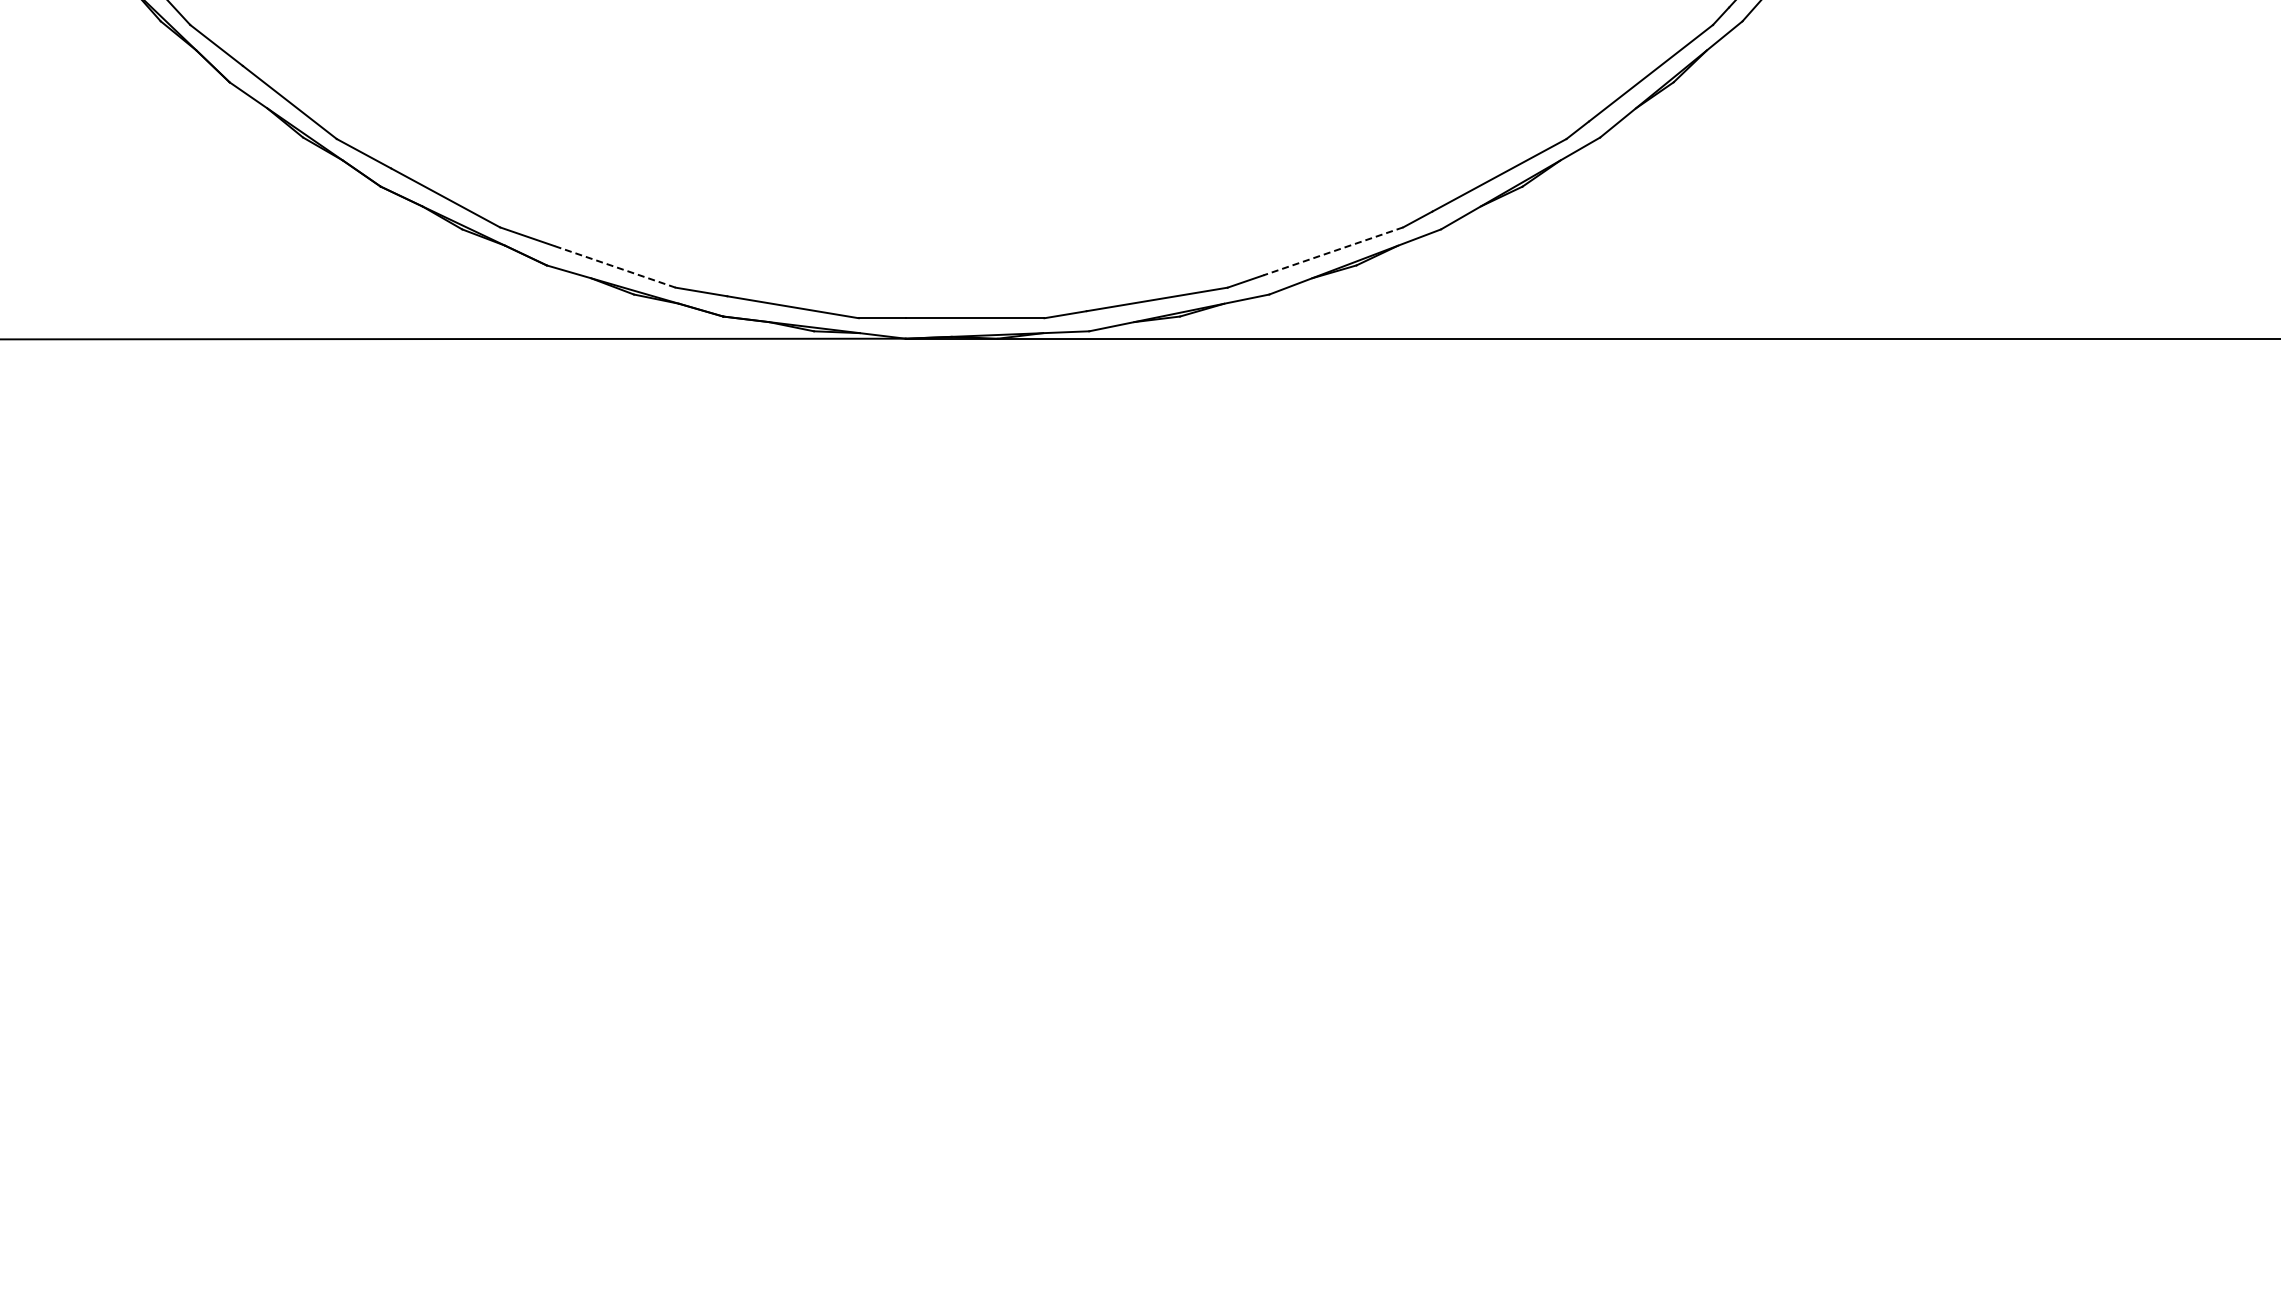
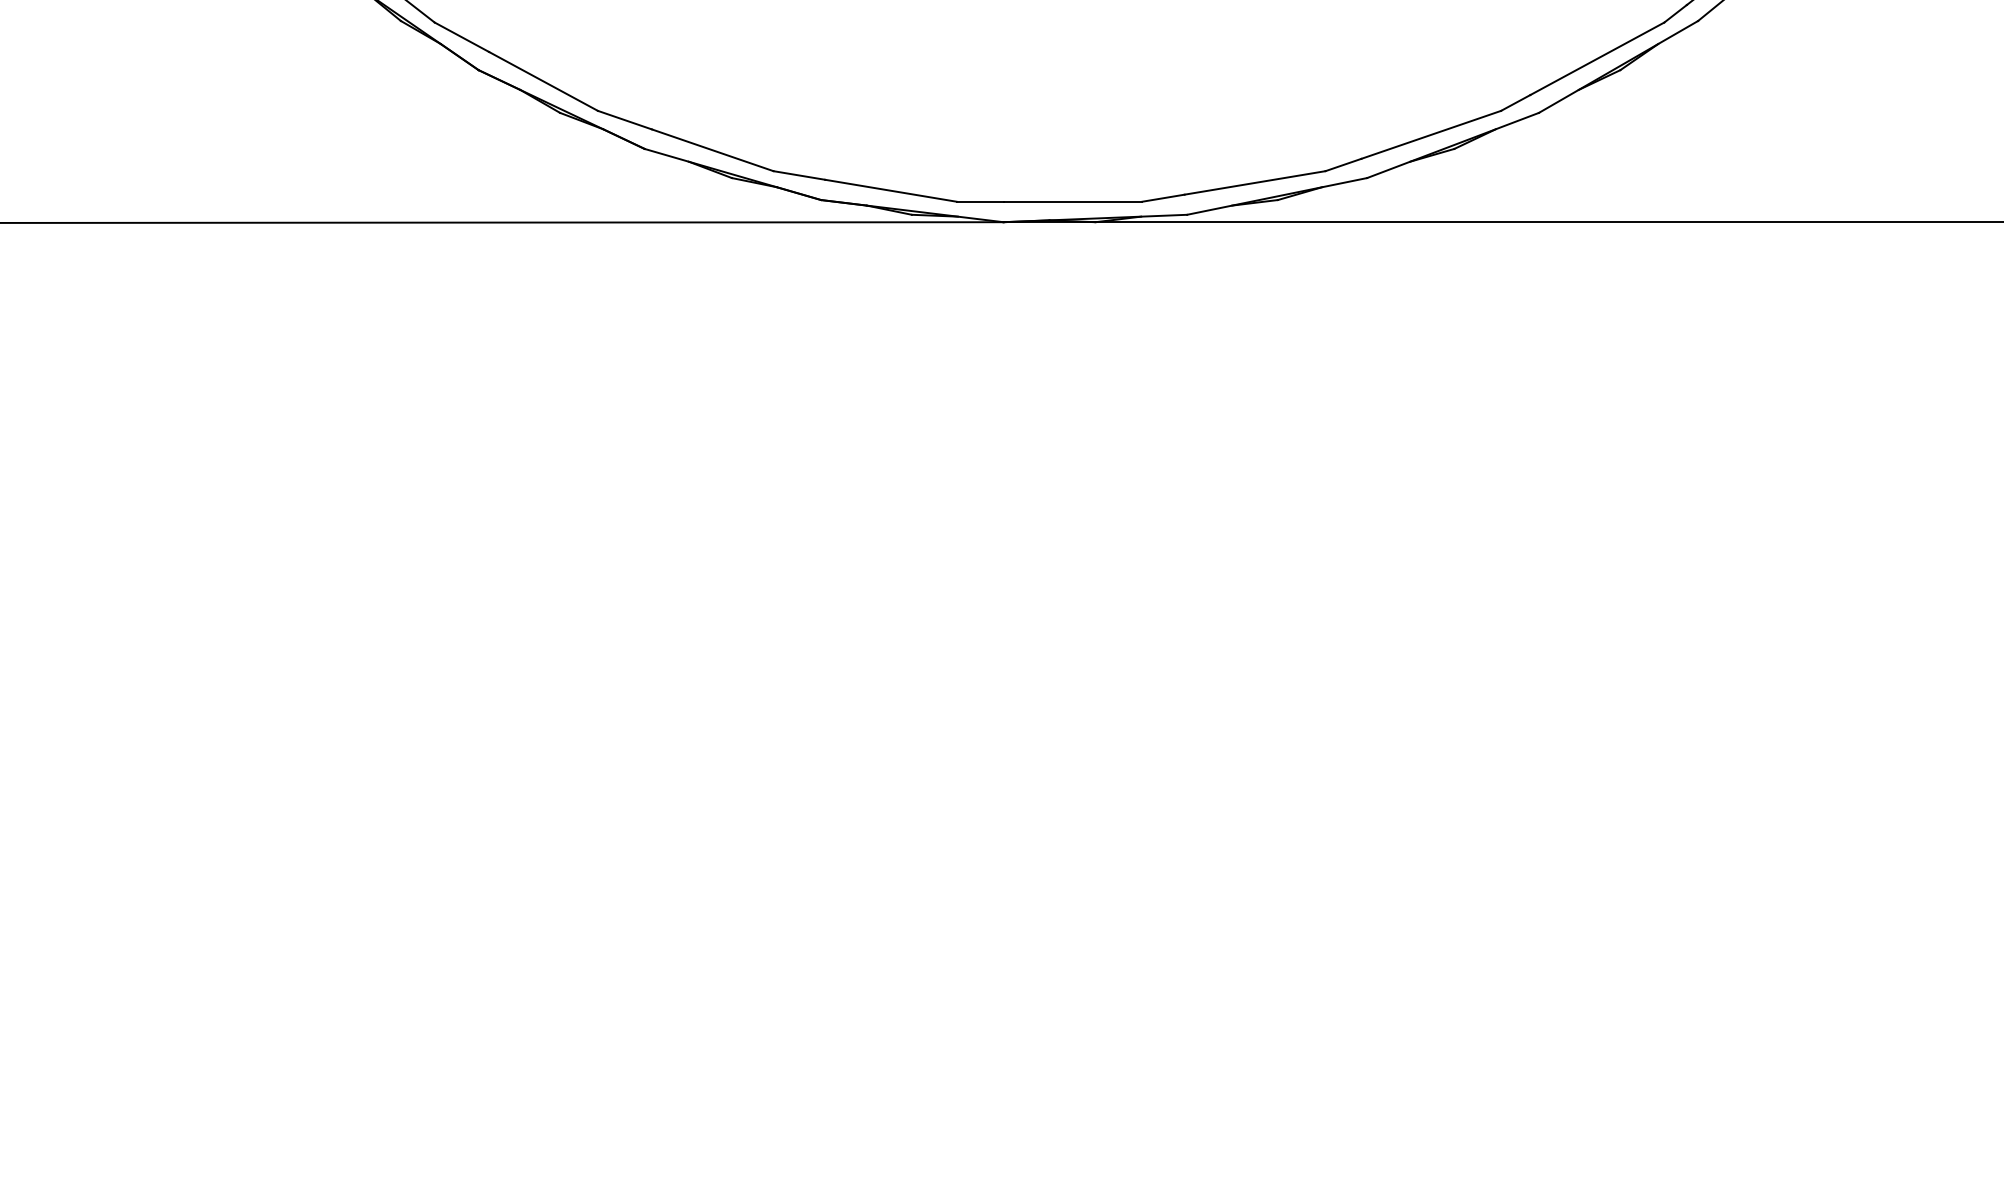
line: (1333, 251) -> (1431, 135), dashed -> solid
line: (614, 266) -> (712, 150), dashed -> solid

